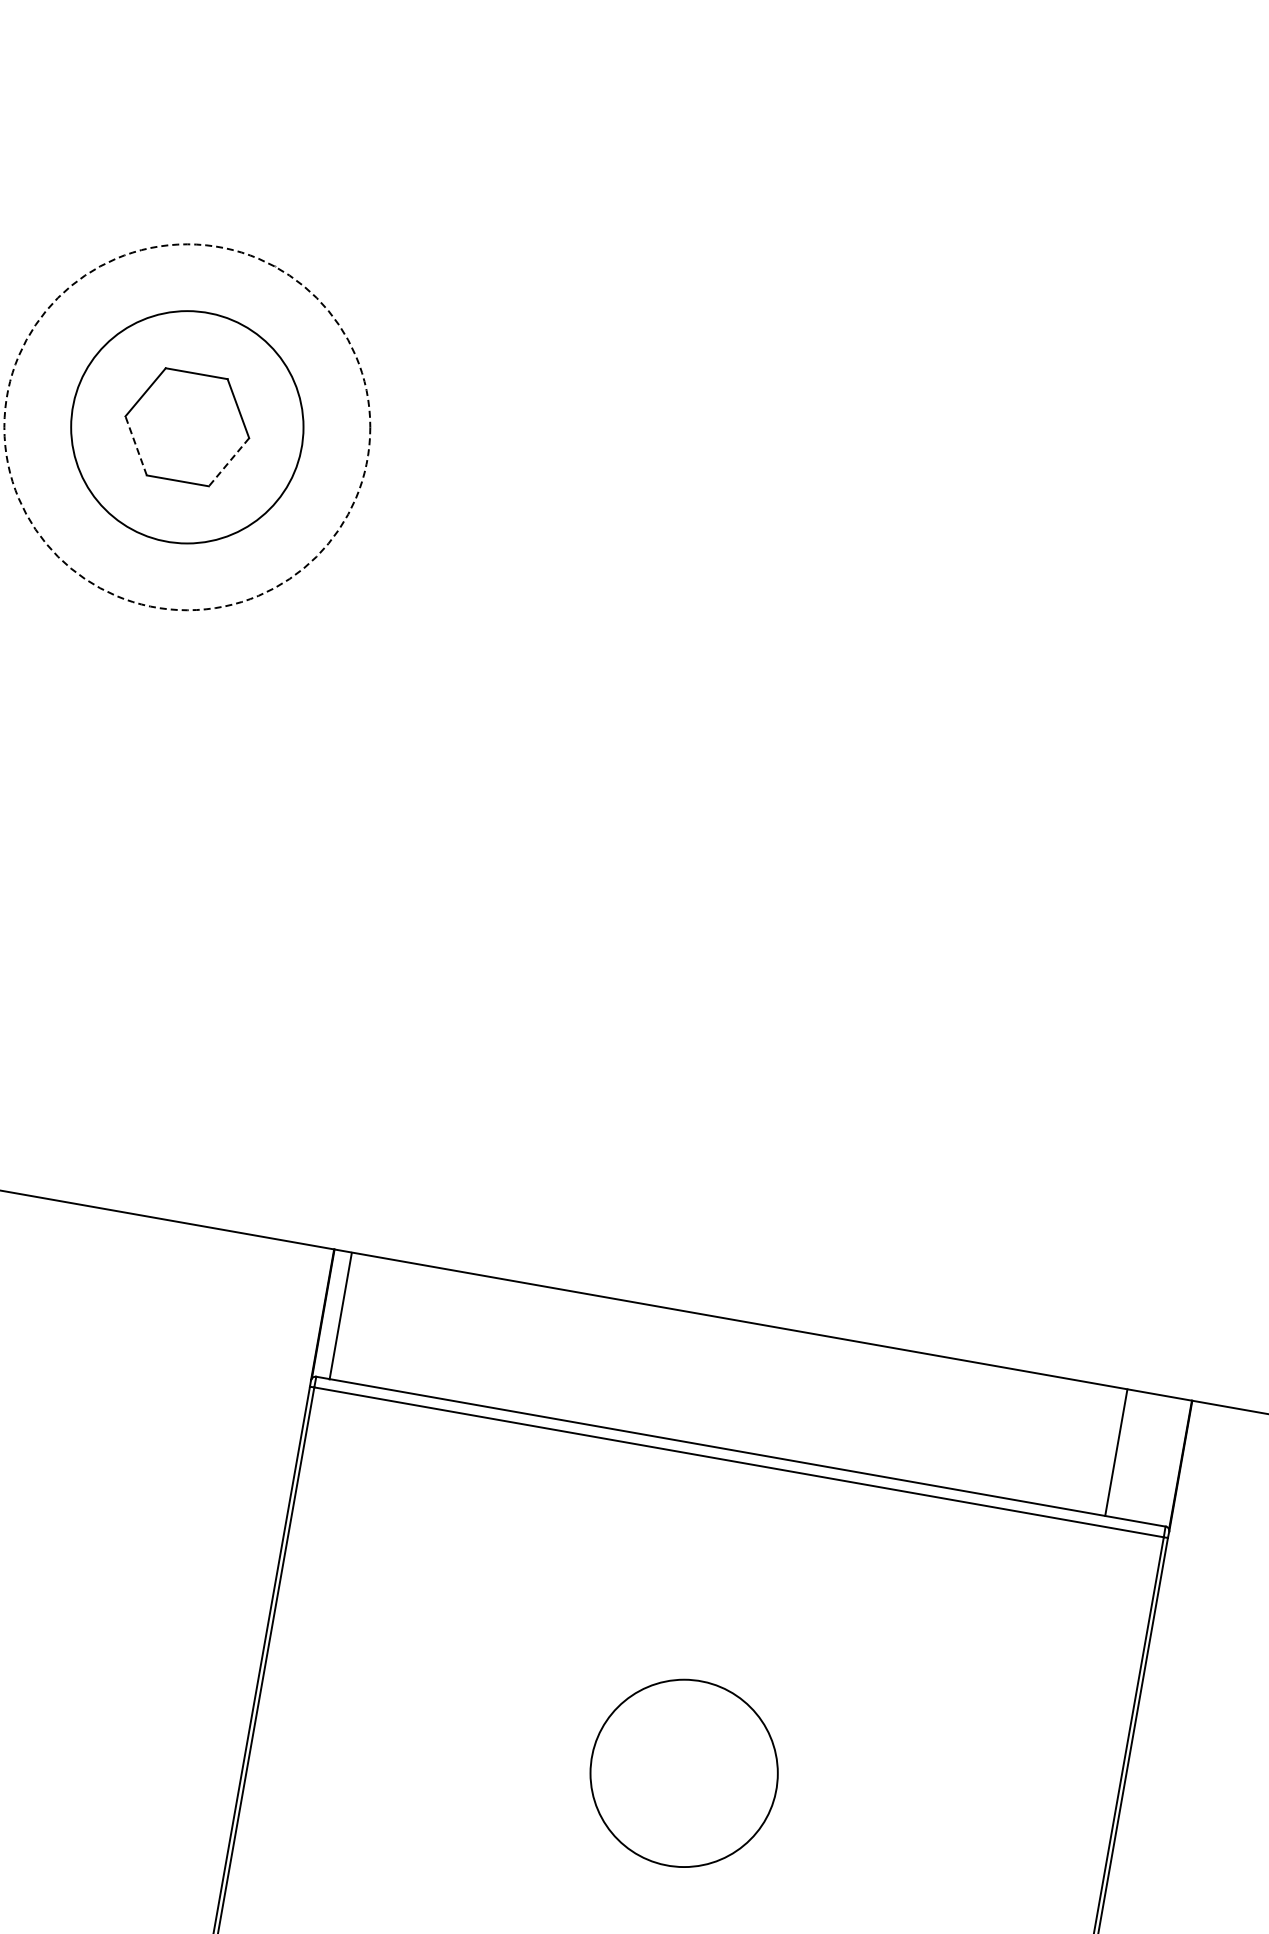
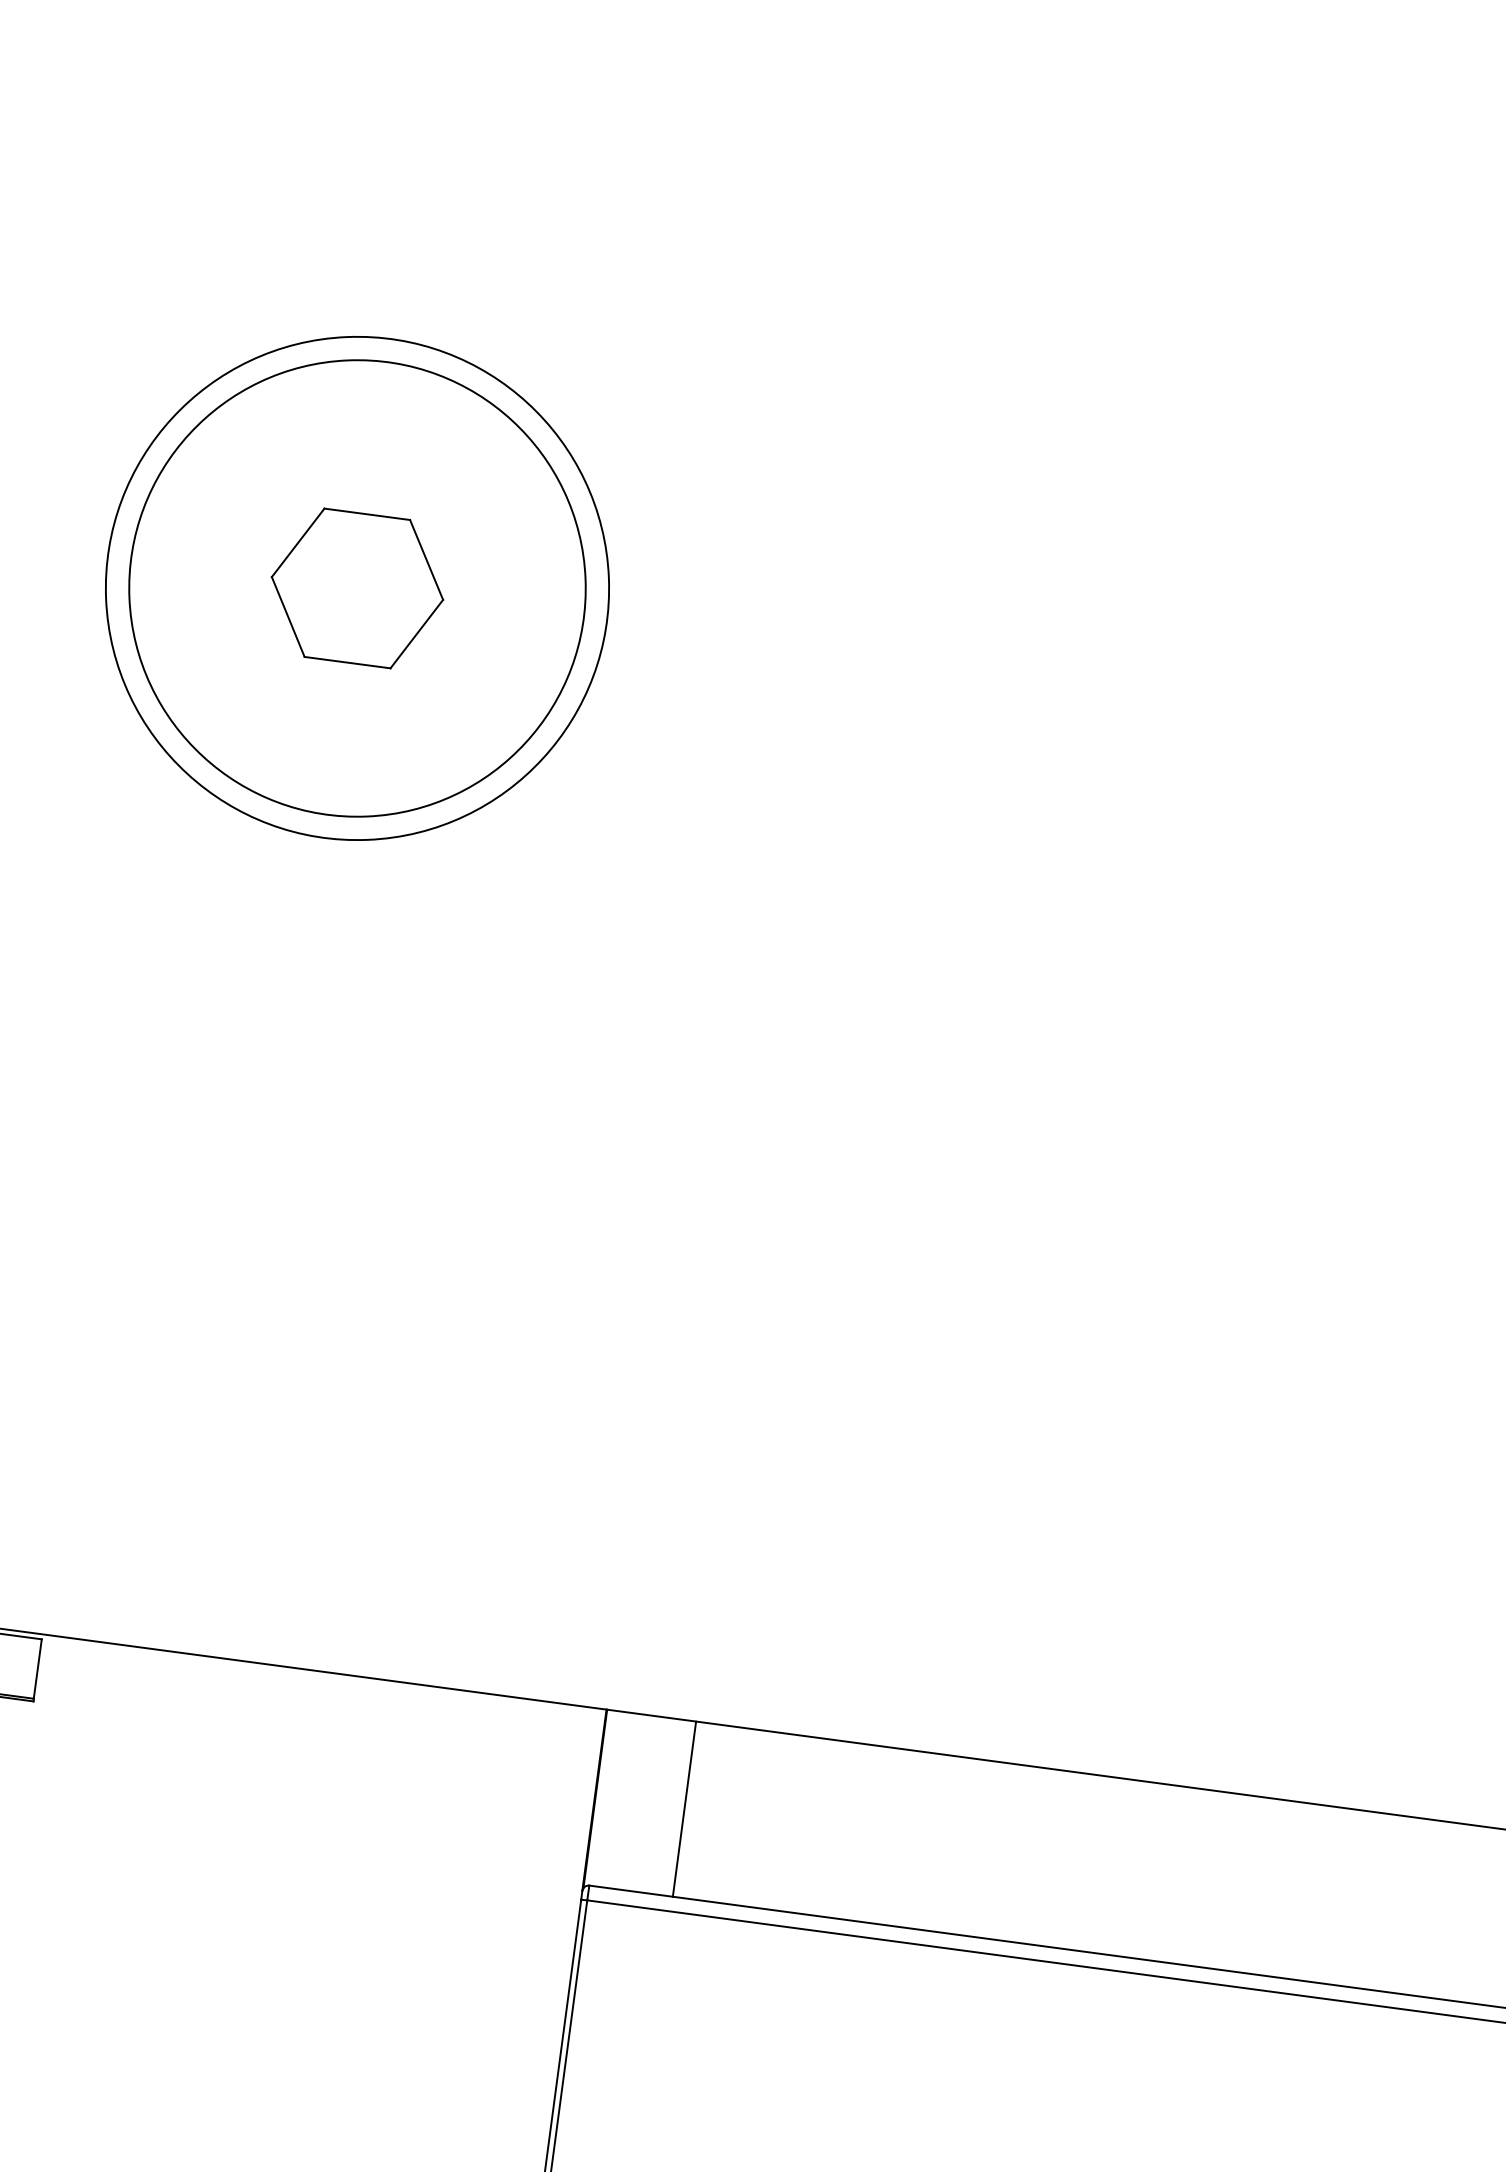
circle: (187, 427) -> (357, 588), dashed -> solid
circle: (187, 427) -> (357, 588), size x1.43
line: (135, 445) -> (287, 616), dashed -> solid
line: (228, 462) -> (416, 634), dashed -> solid
line: (340, 1315) -> (684, 1808), moved

